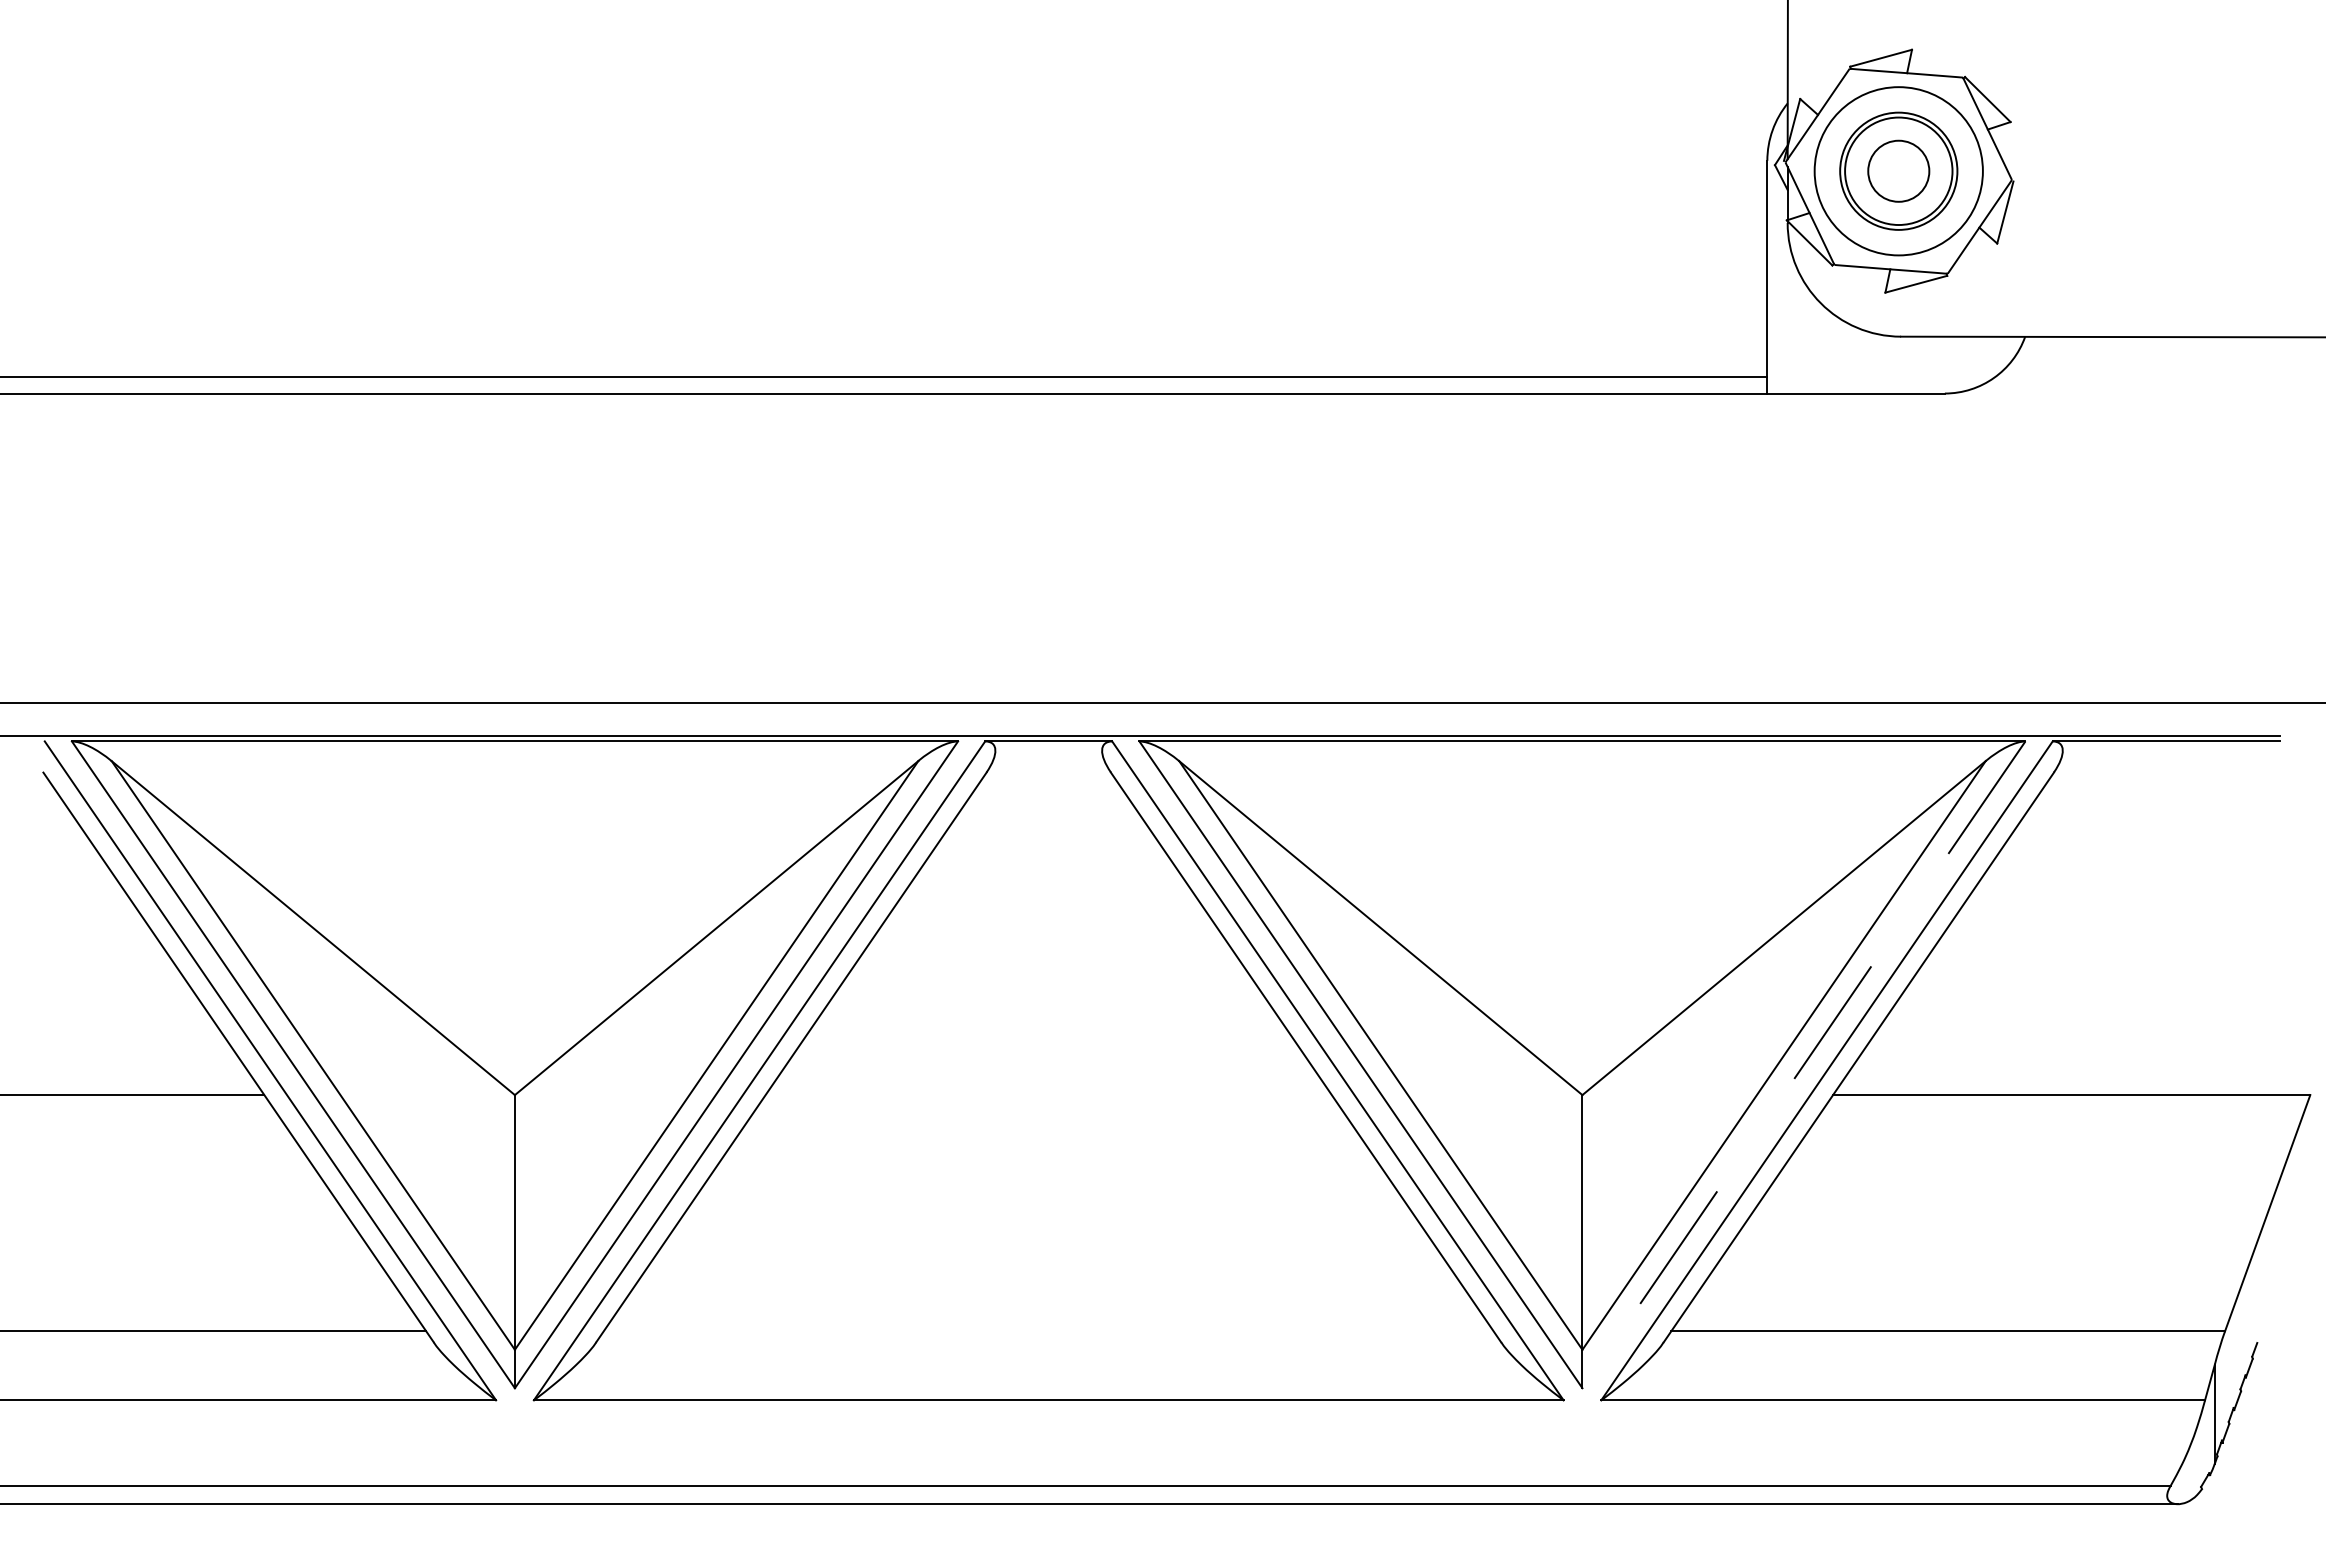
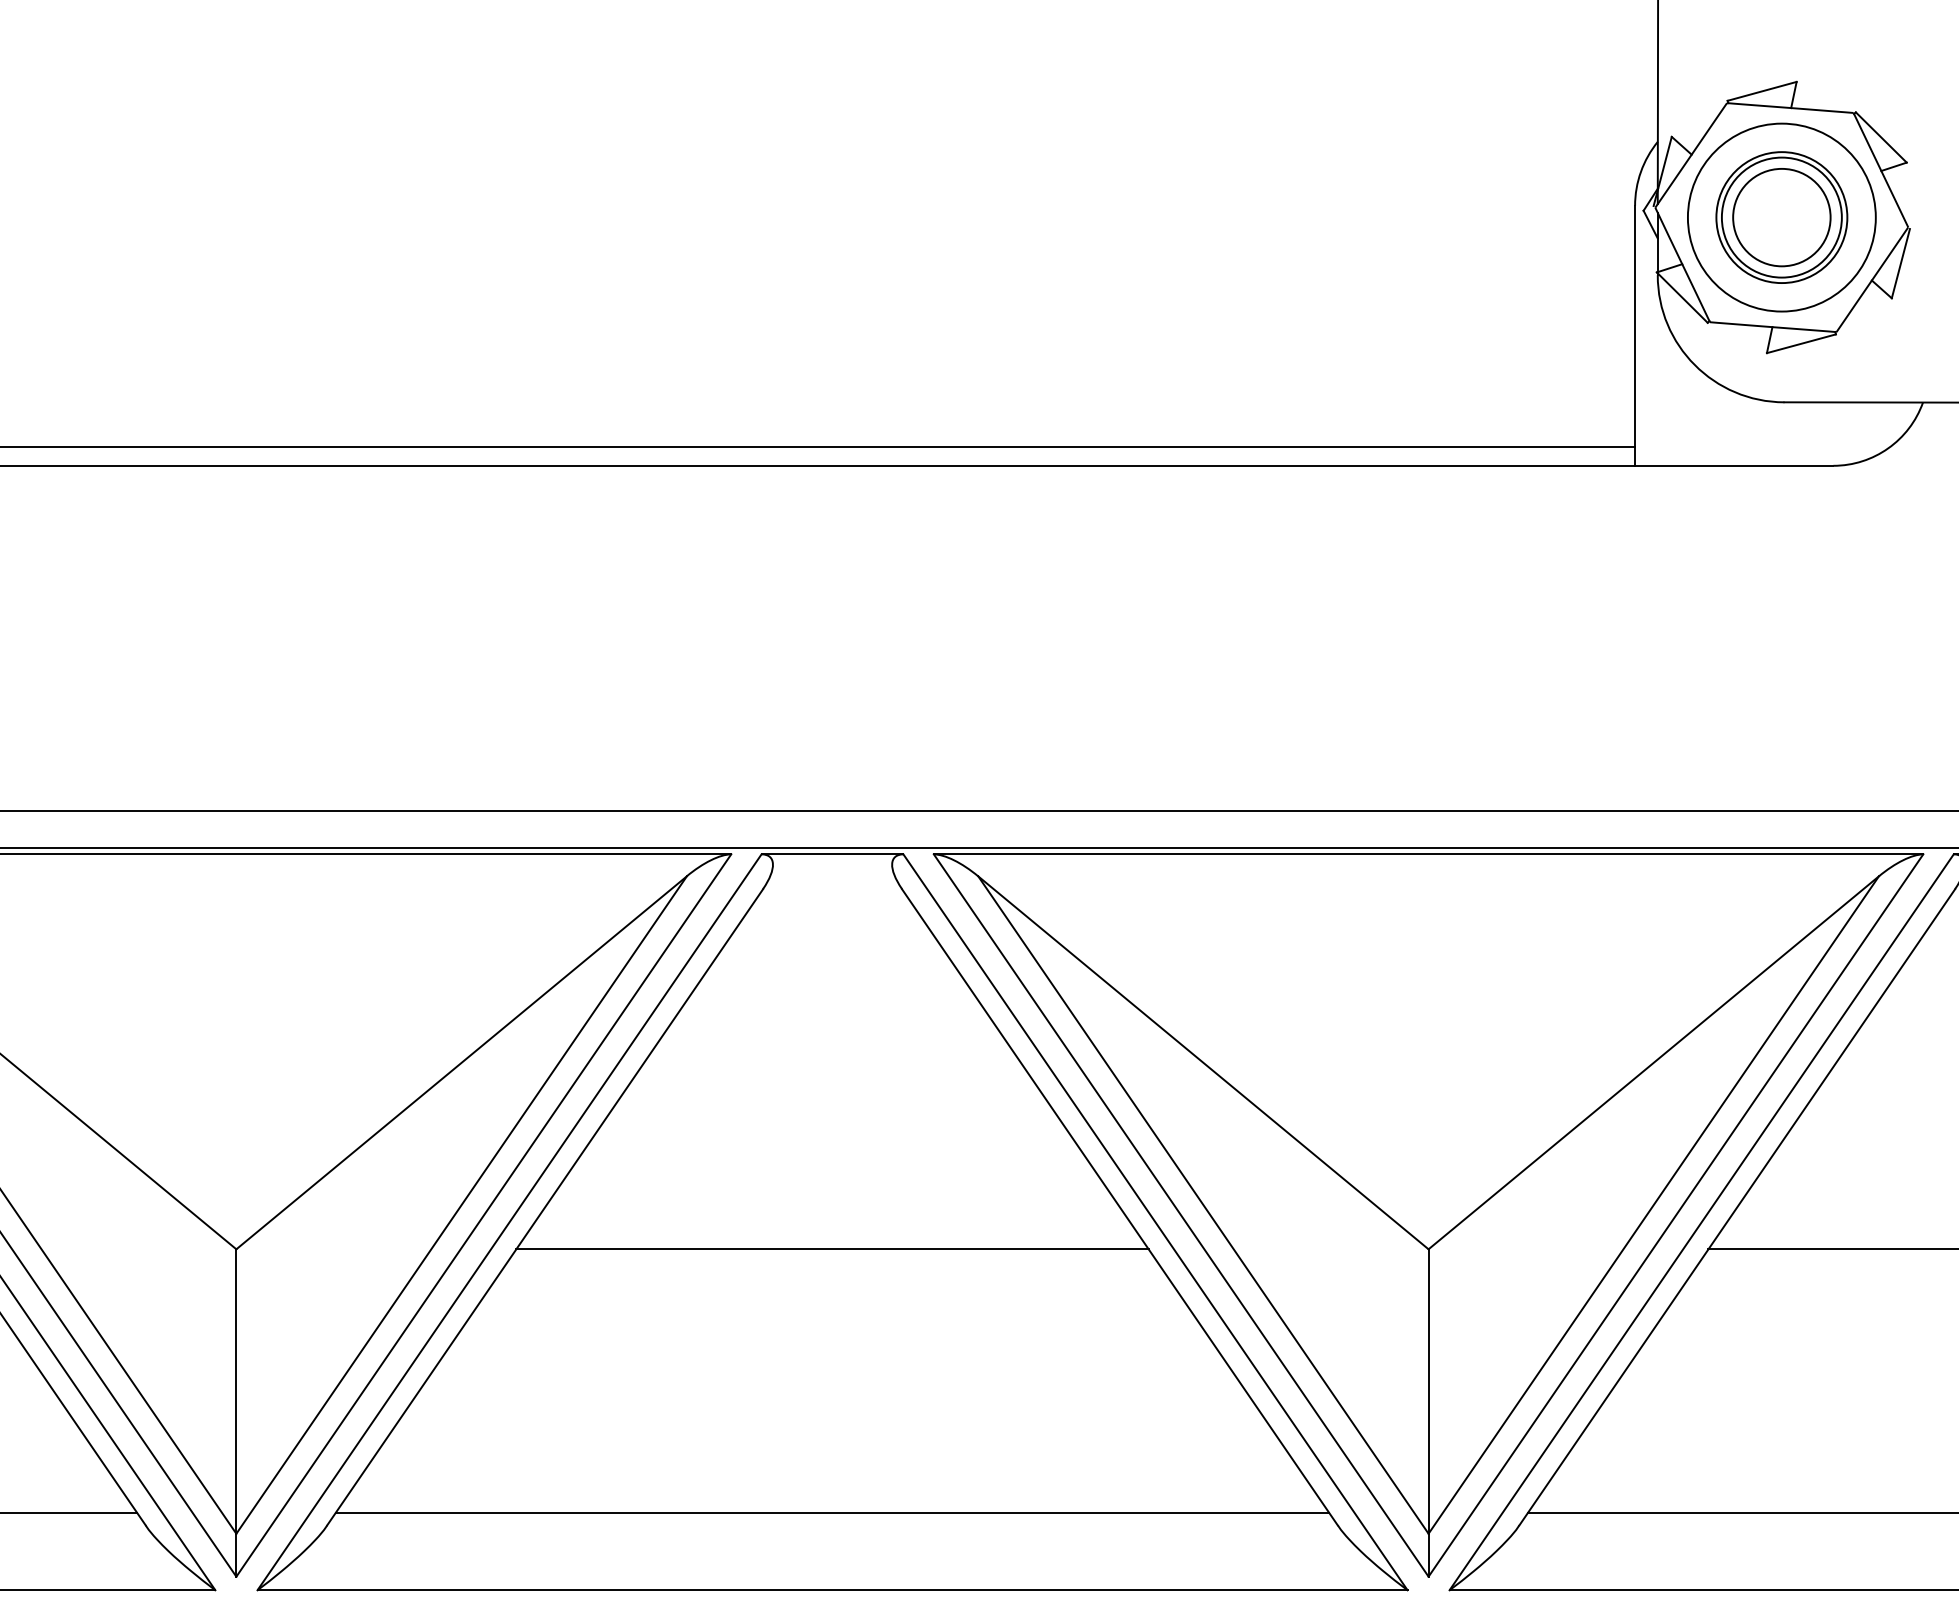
circle: (1898, 170) -> (1781, 216), size x1.43
line: (1803, 1065) -> (1675, 1216), dashed -> solid
line: (1048, 1095) -> (832, 1249), added
line: (1048, 1331) -> (832, 1513), added

